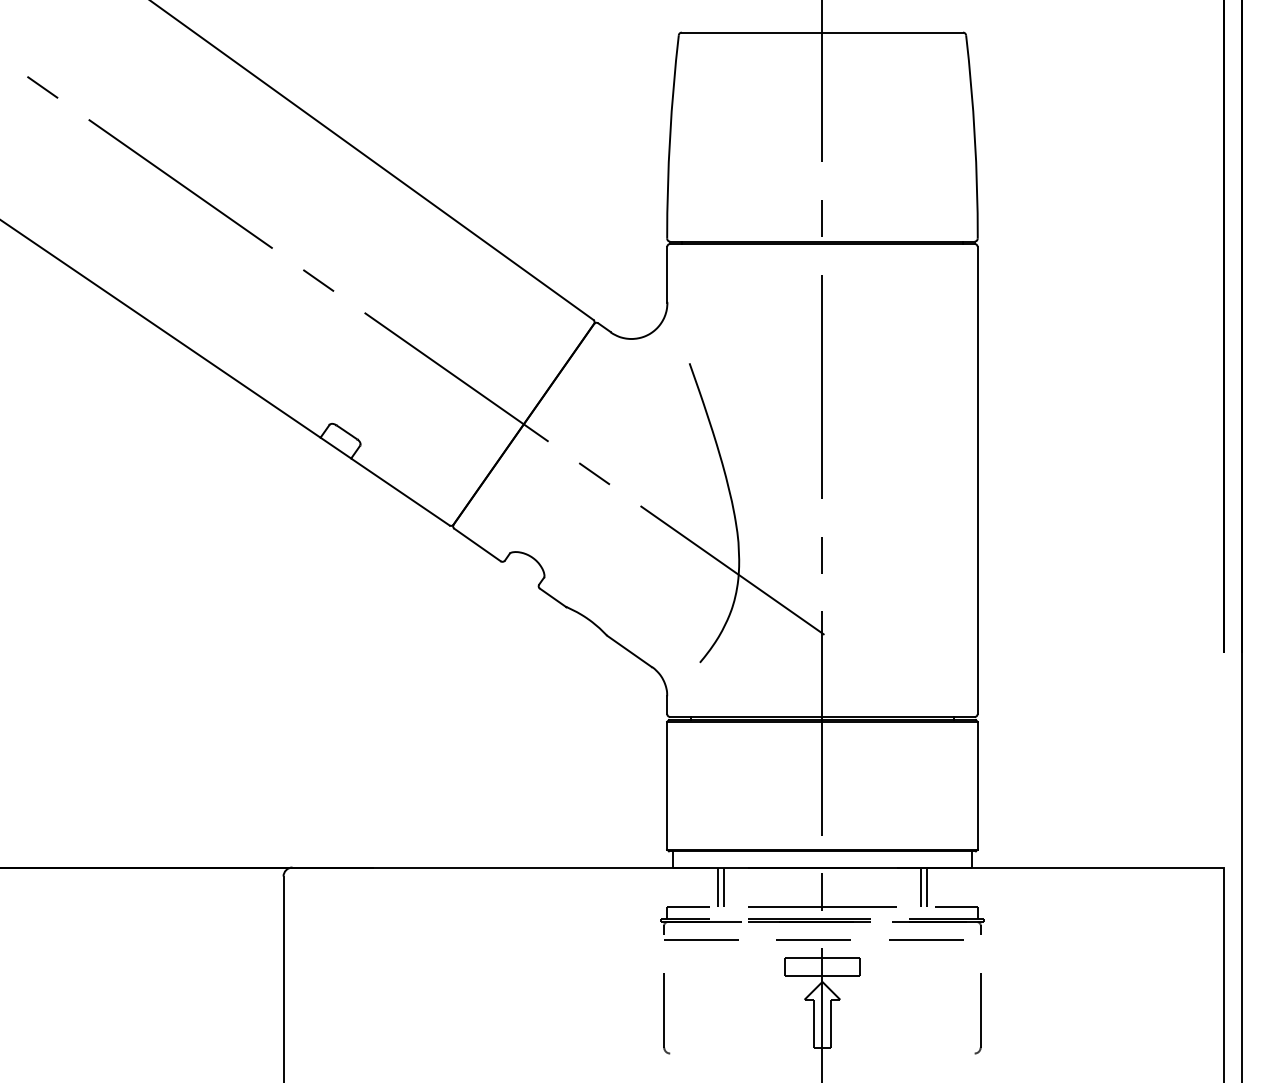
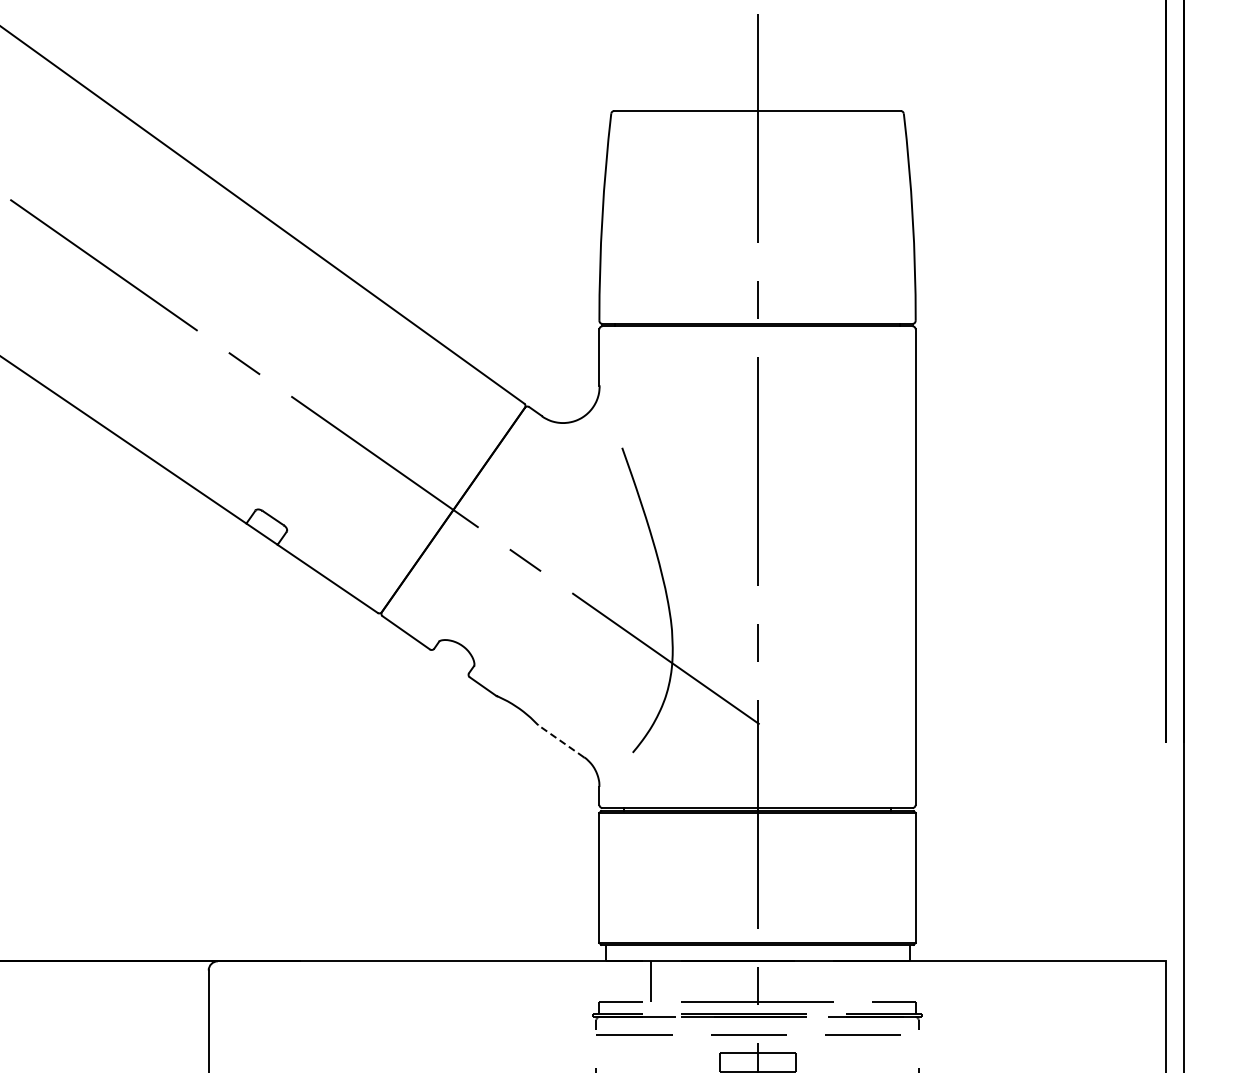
line: (629, 651) -> (561, 741), solid -> dashed
line: (724, 887) -> (657, 981), removed
line: (920, 887) -> (857, 981), removed
line: (926, 887) -> (863, 981), removed

